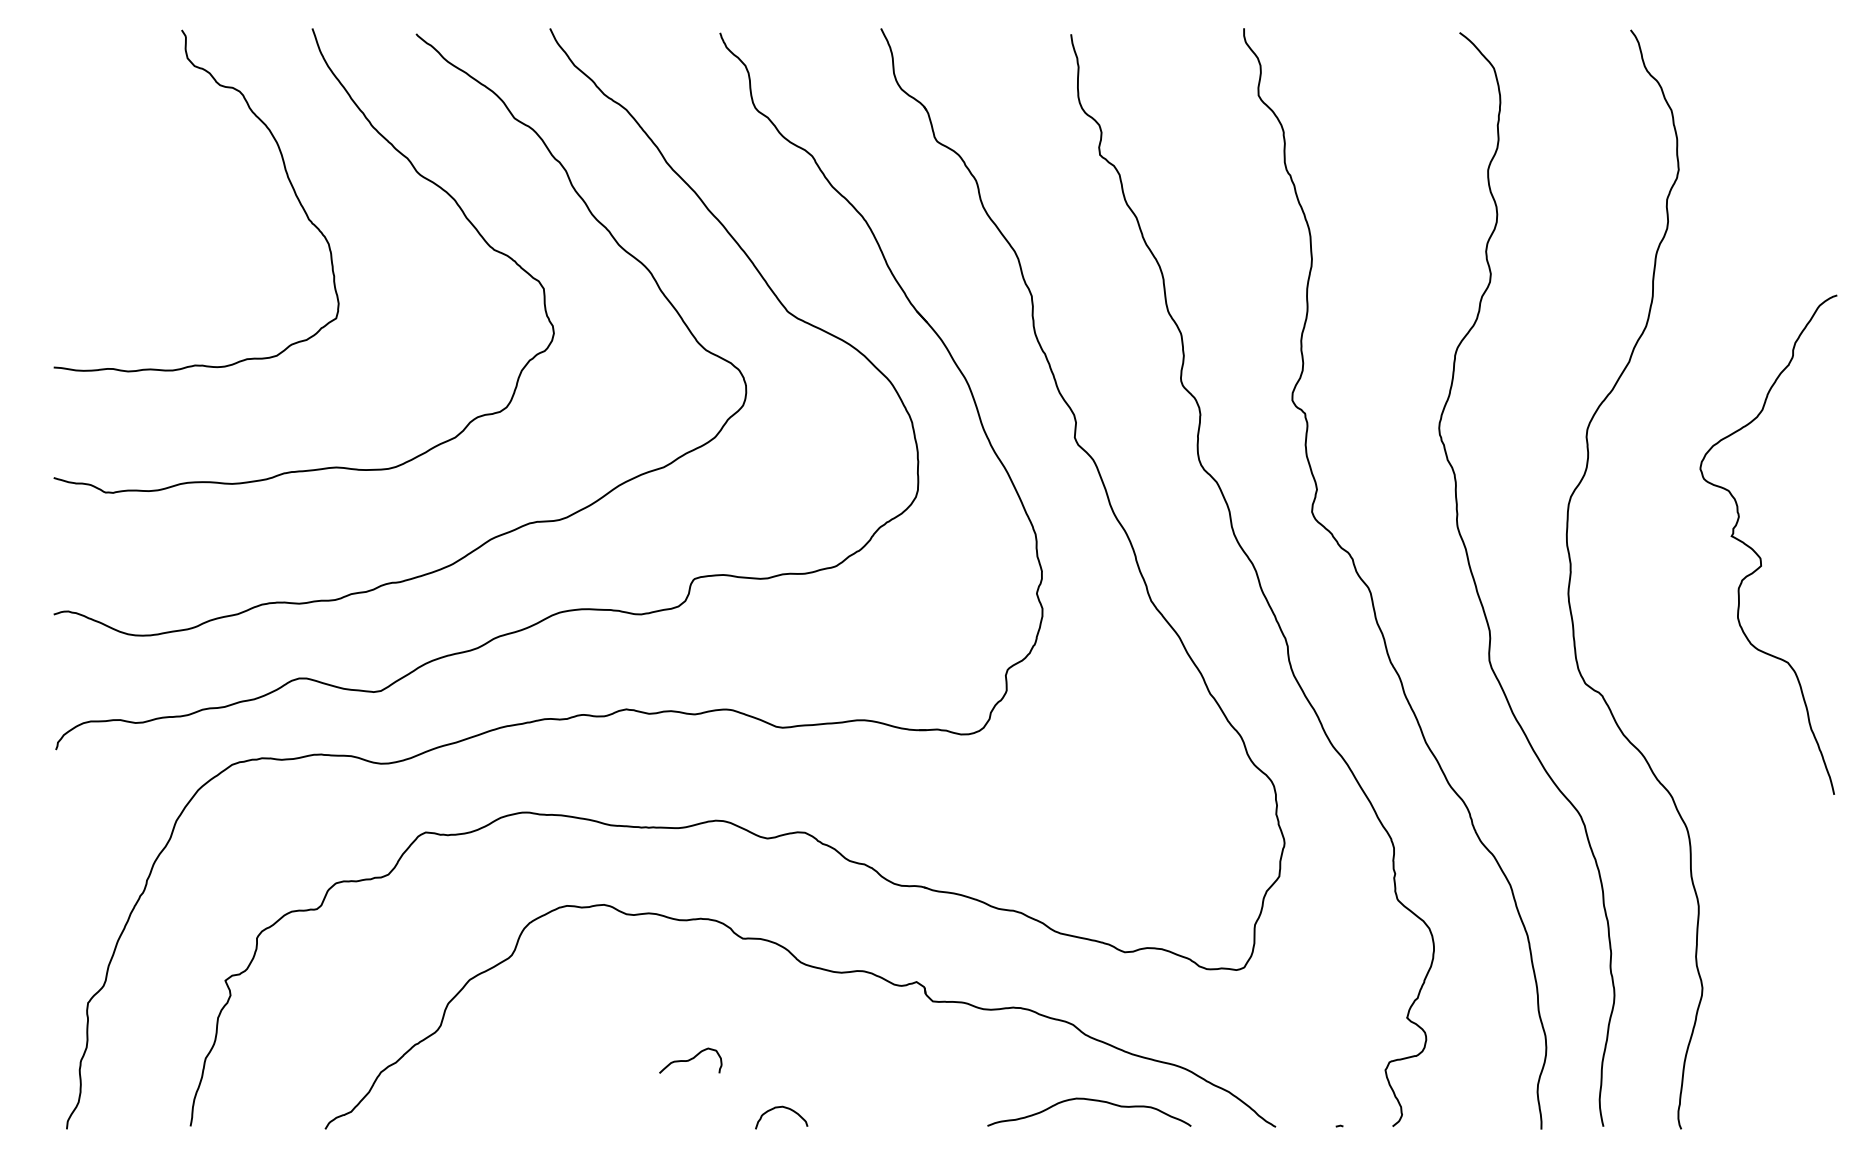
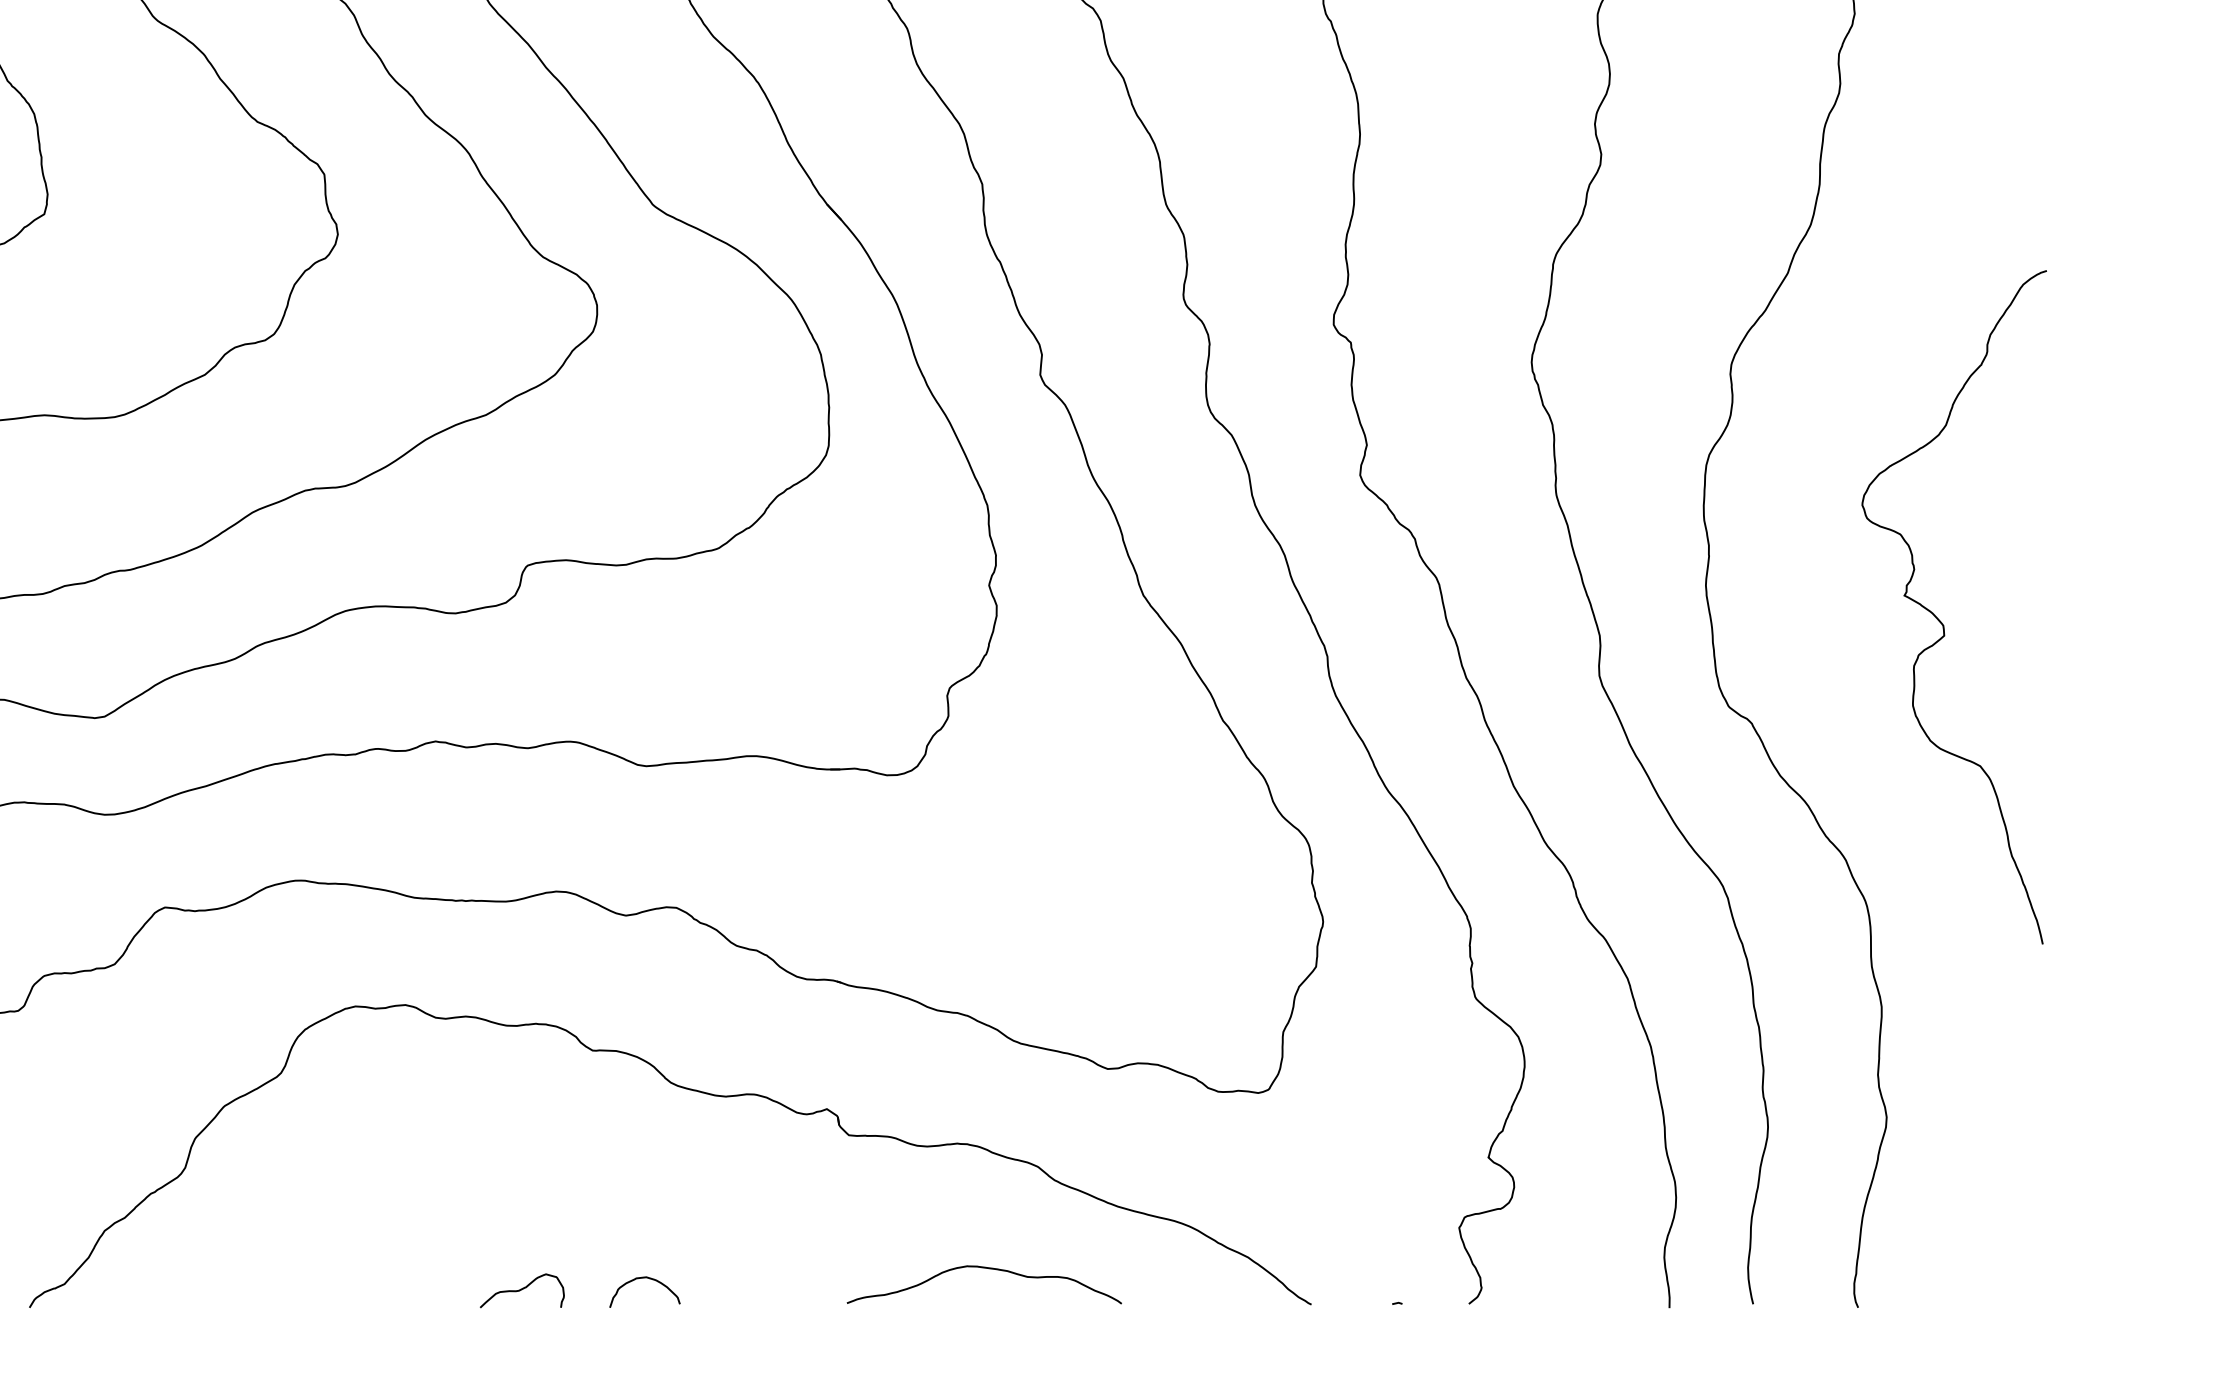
curve: (1758, 554) -> (1940, 620), moved
curve: (690, 1060) -> (522, 1290), moved
curve: (1089, 1100) -> (984, 1268), moved

